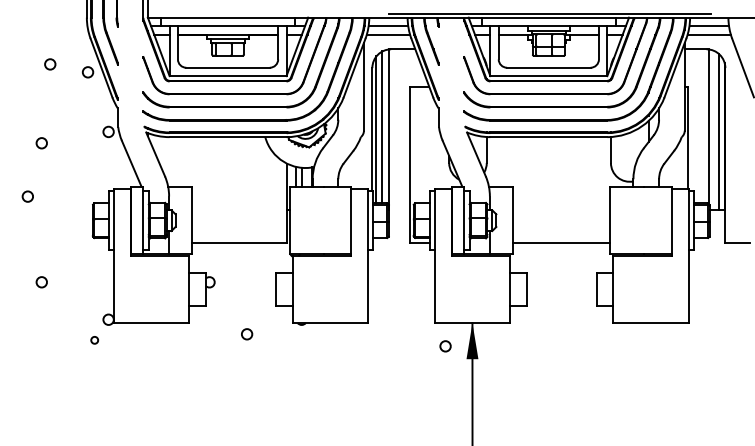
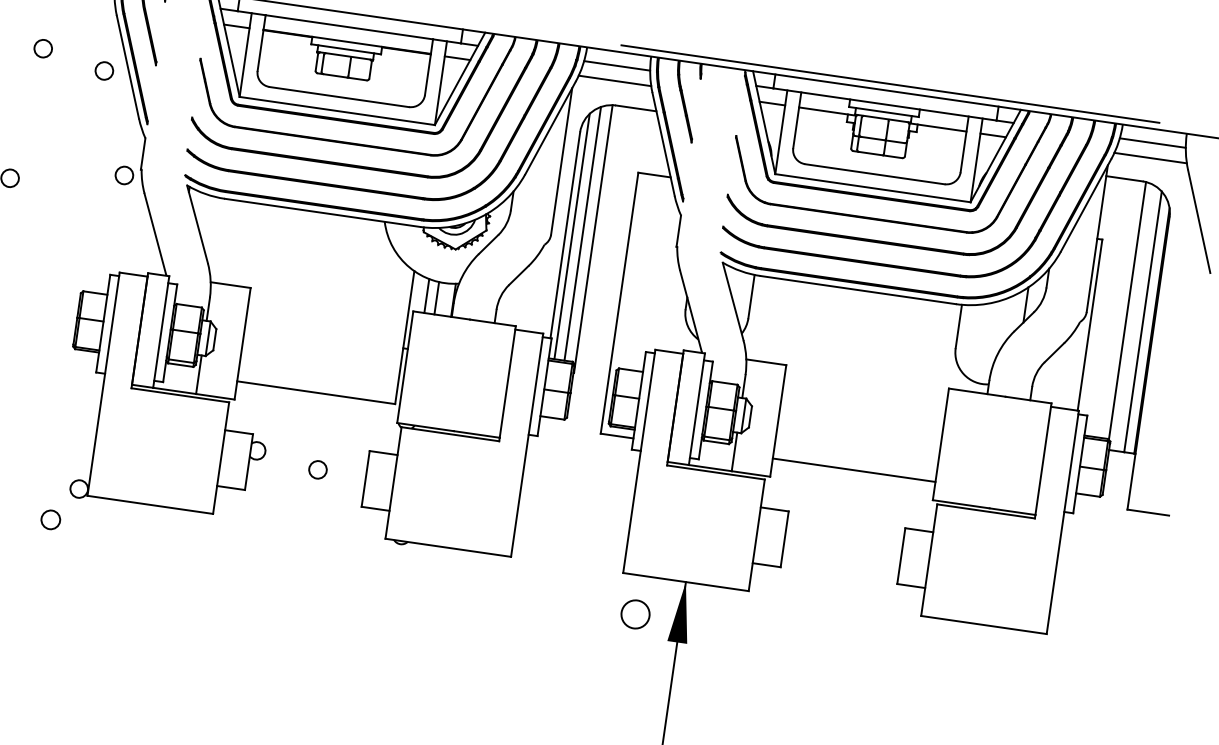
circle: (247, 334) -> (318, 470), moved
circle: (94, 340) -> (50, 520), size x1.6
circle: (445, 346) -> (635, 614), size x1.6

